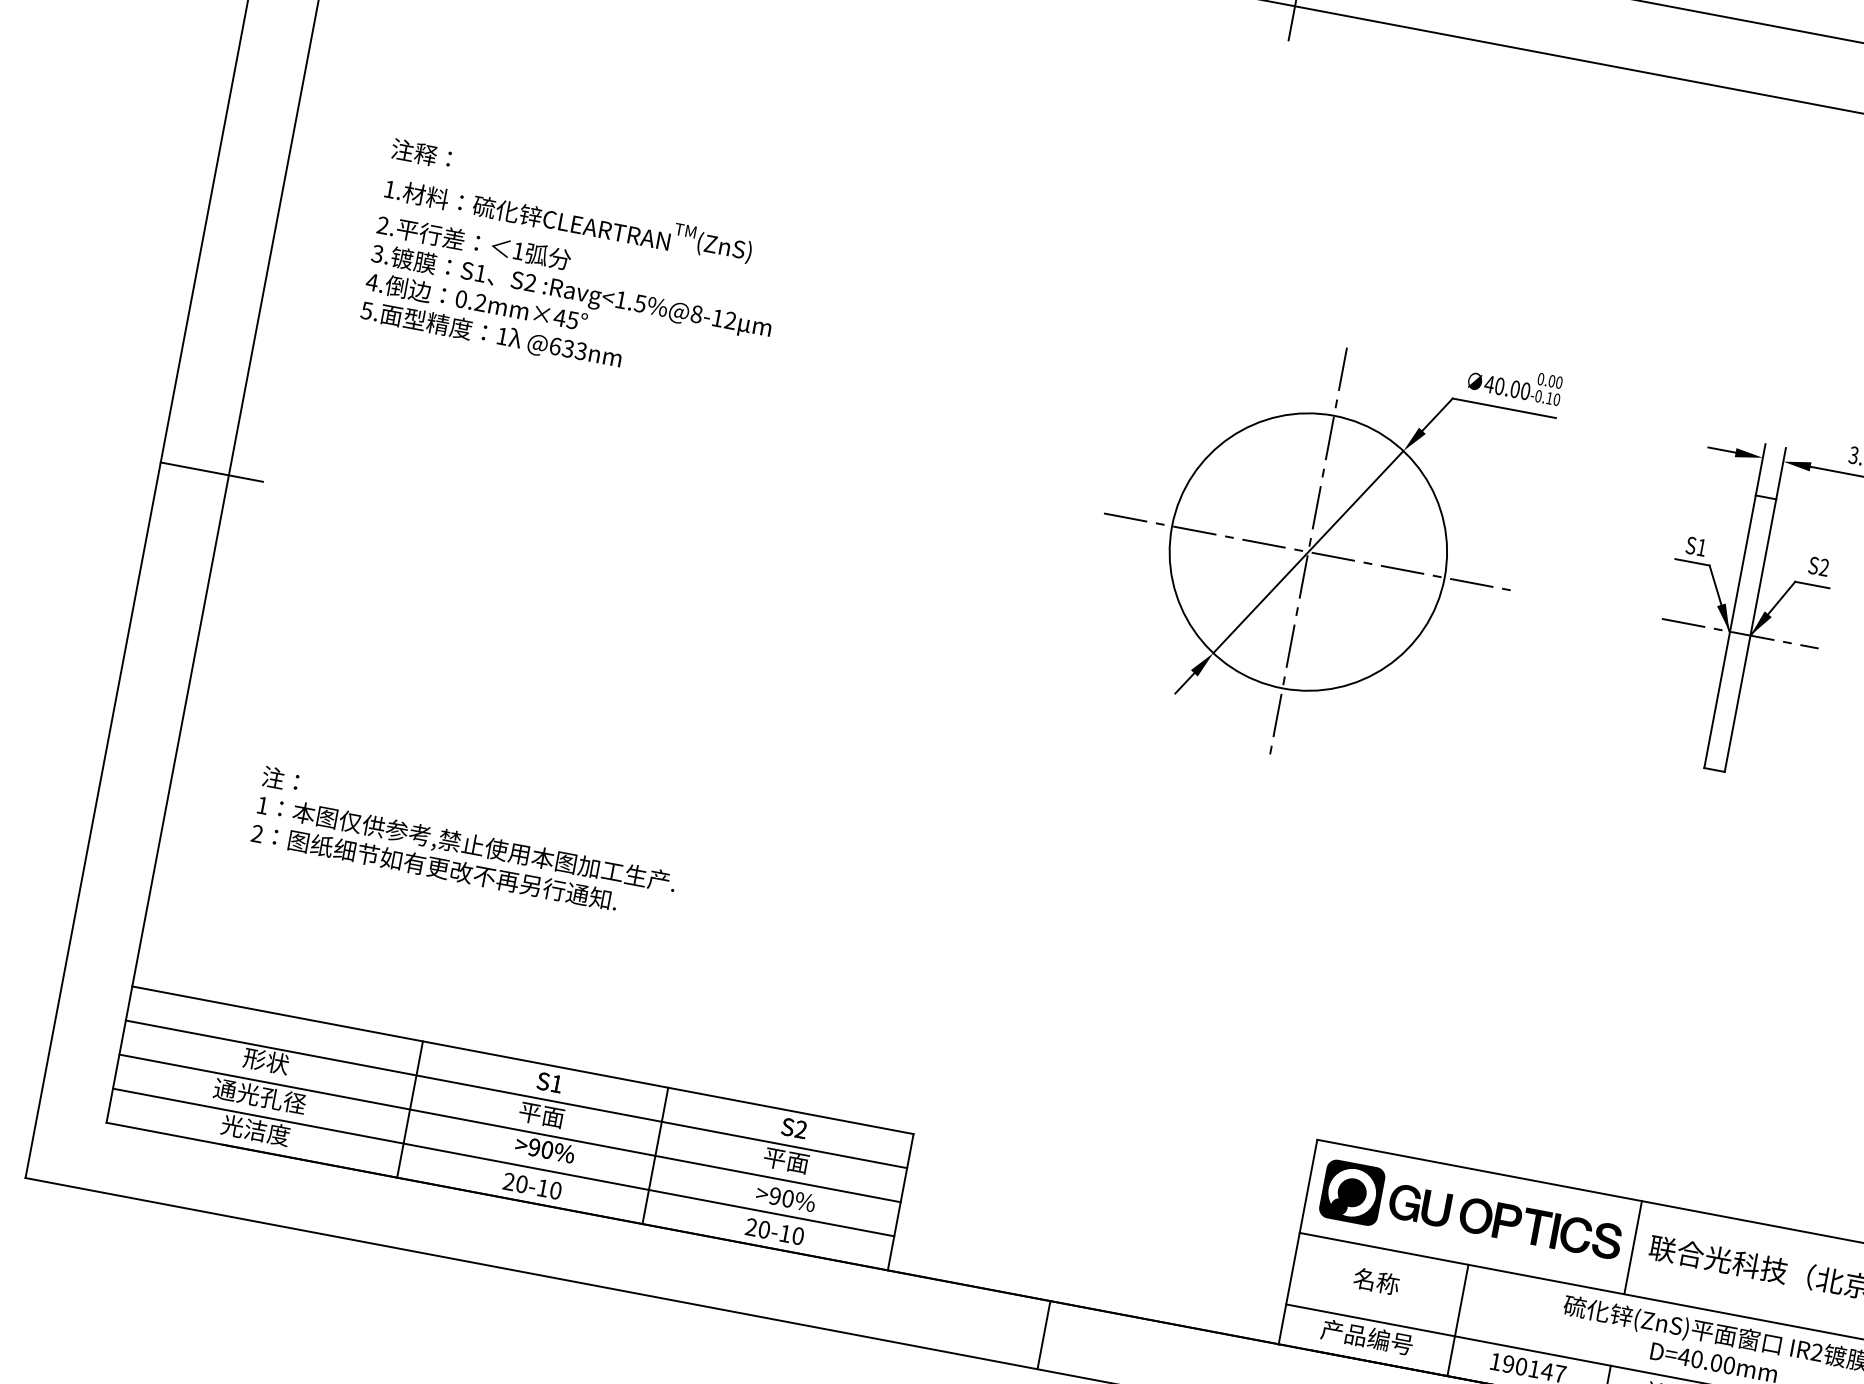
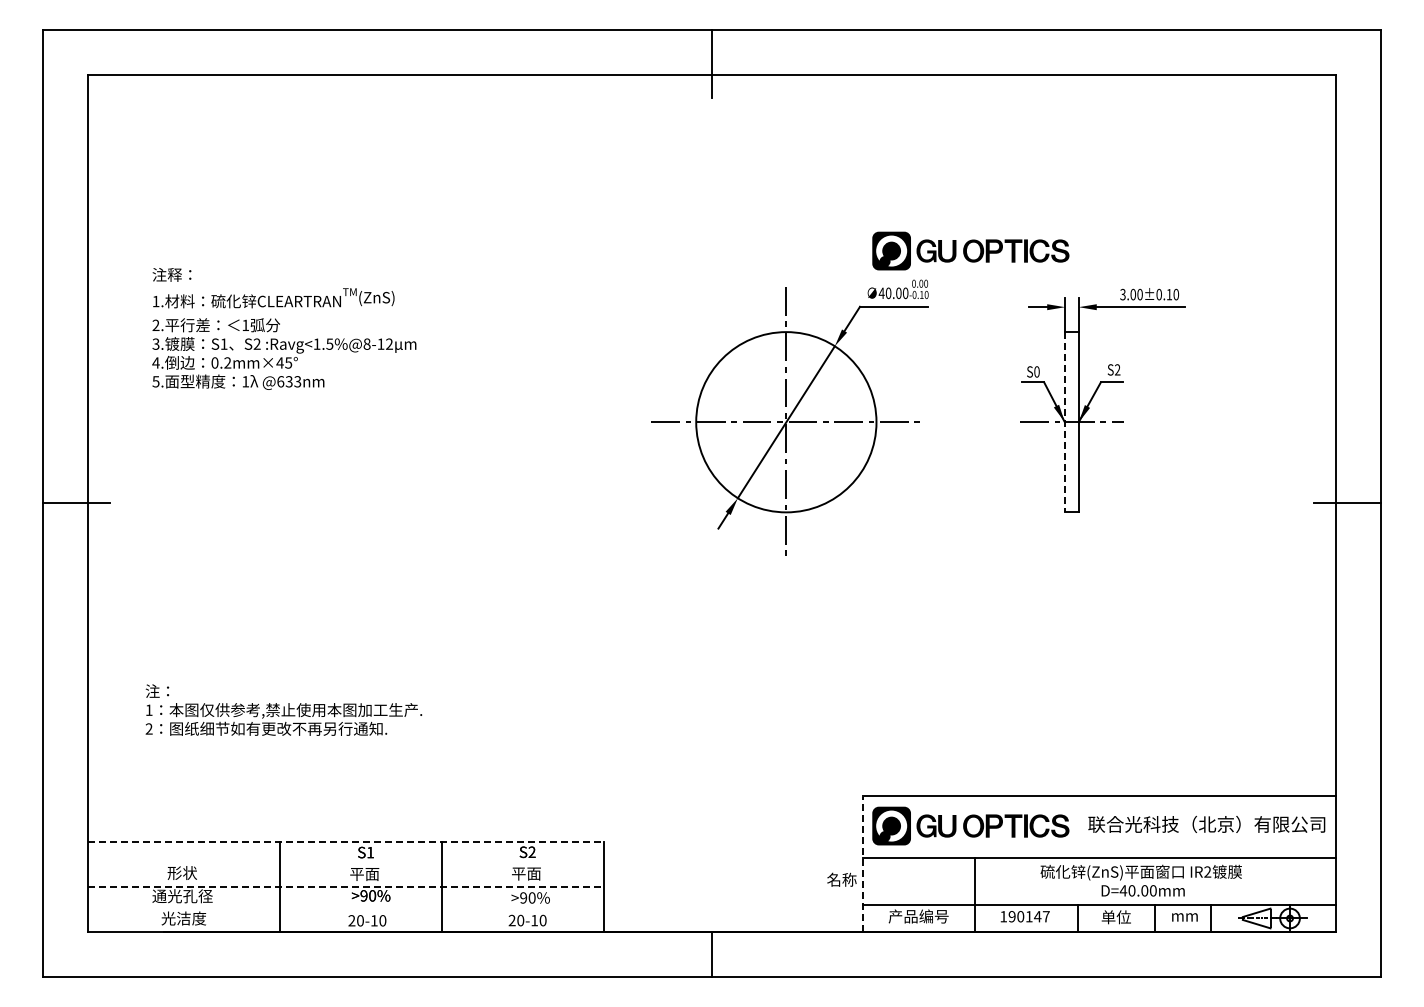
part: (1635, 345) -> (970, 250), added
text: (1701, 546) -> (1036, 371), S1 -> S0
line: (1730, 632) -> (1065, 422), solid -> dashed
line: (523, 1060) -> (346, 841), solid -> dashed
line: (515, 1094) -> (345, 864), removed
line: (510, 1128) -> (346, 886), solid -> dashed
line: (502, 1162) -> (345, 909), removed
line: (1297, 1242) -> (862, 864), solid -> dashed
line: (1633, 1246) -> (1077, 826), removed
text: (1376, 1280) -> (841, 879), moved

